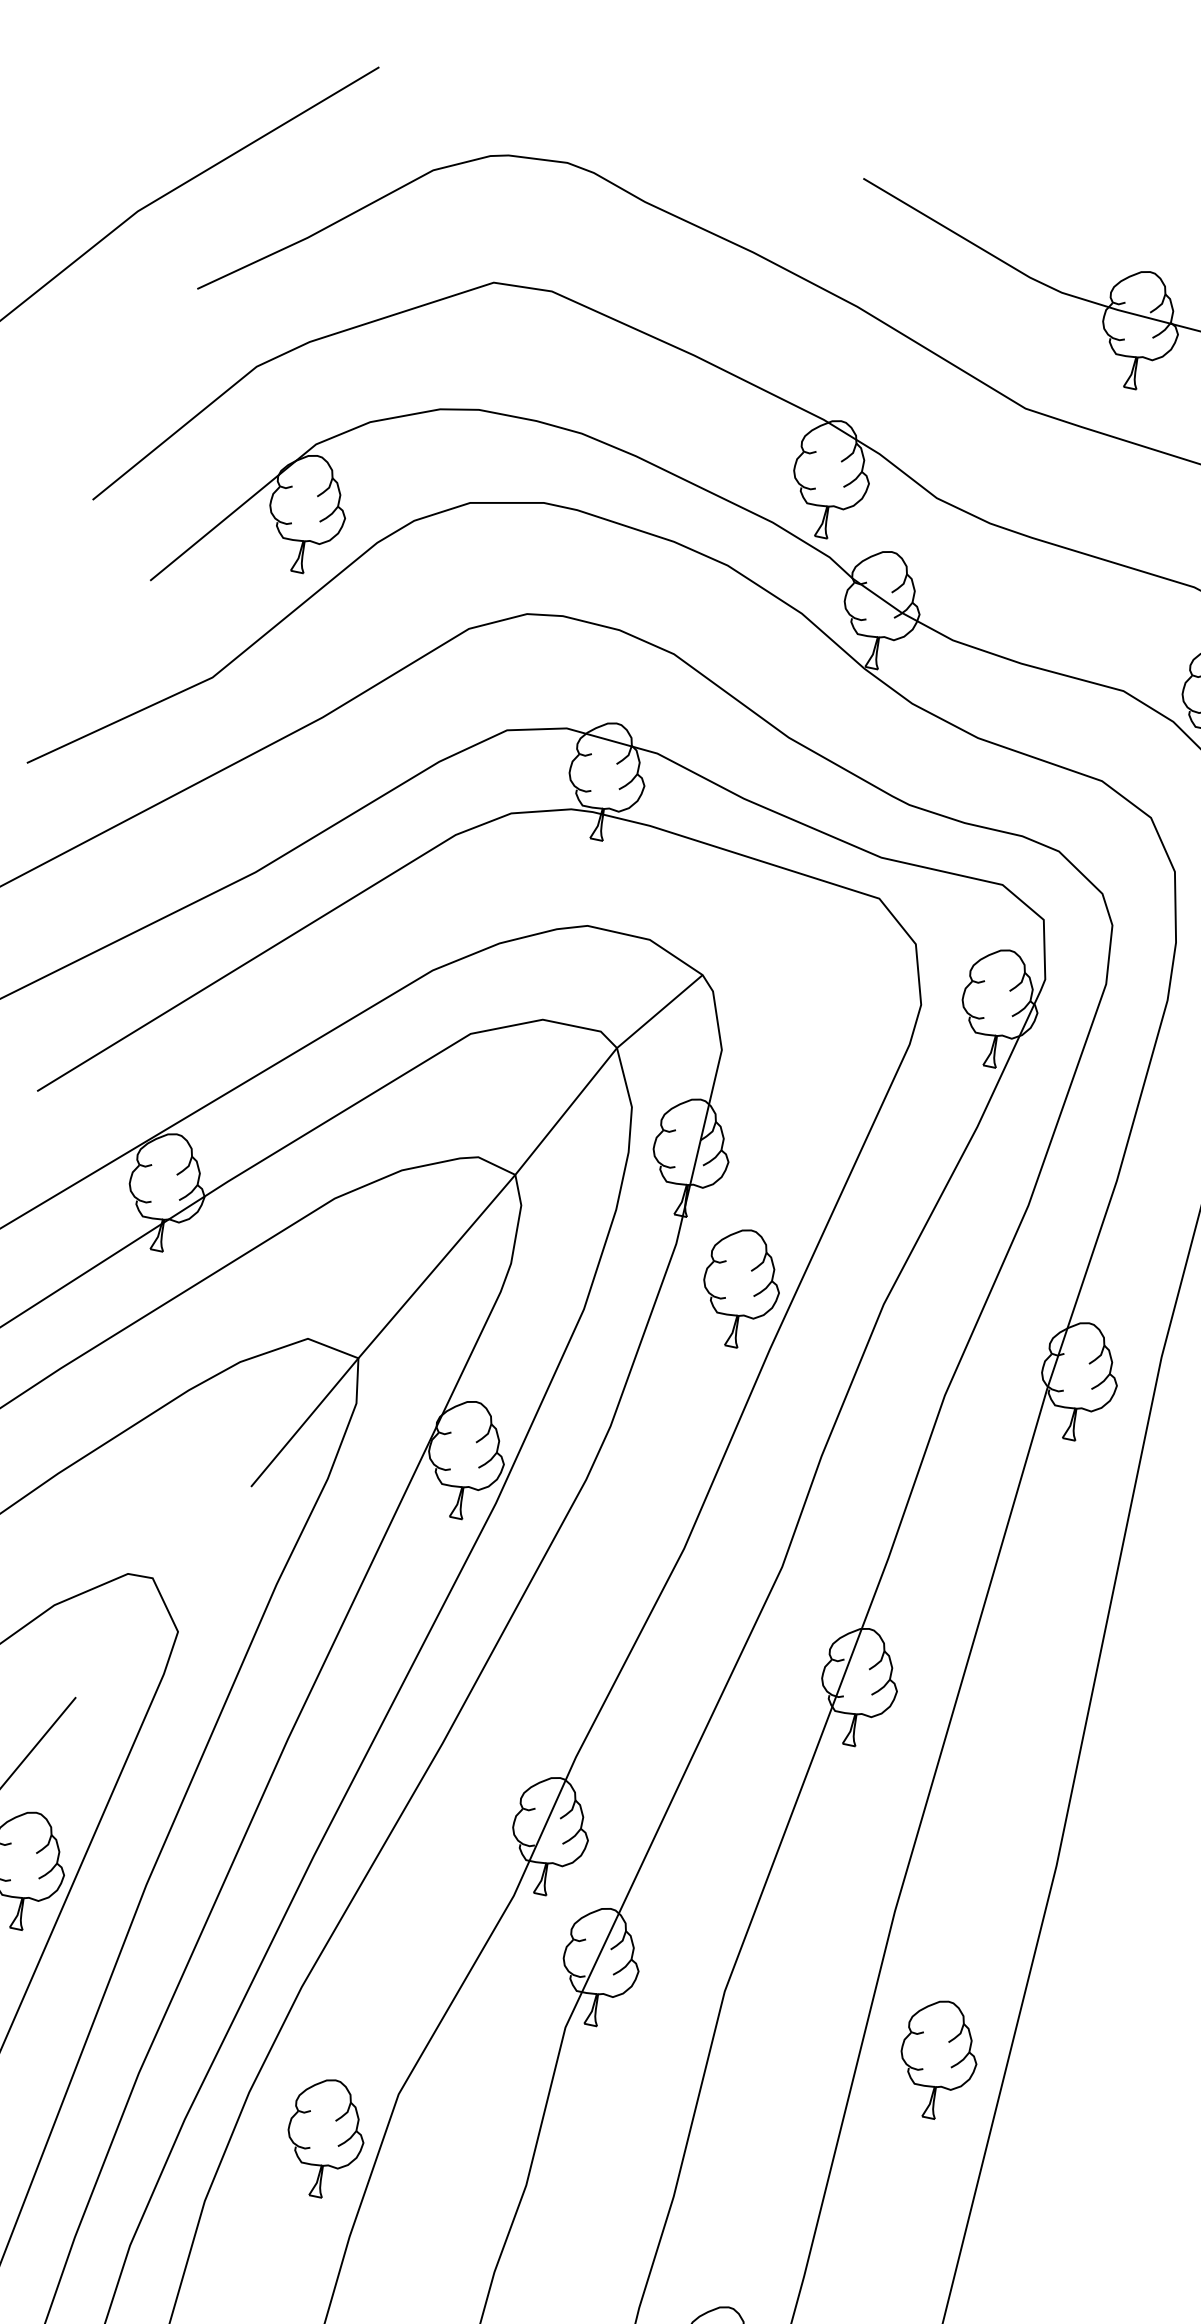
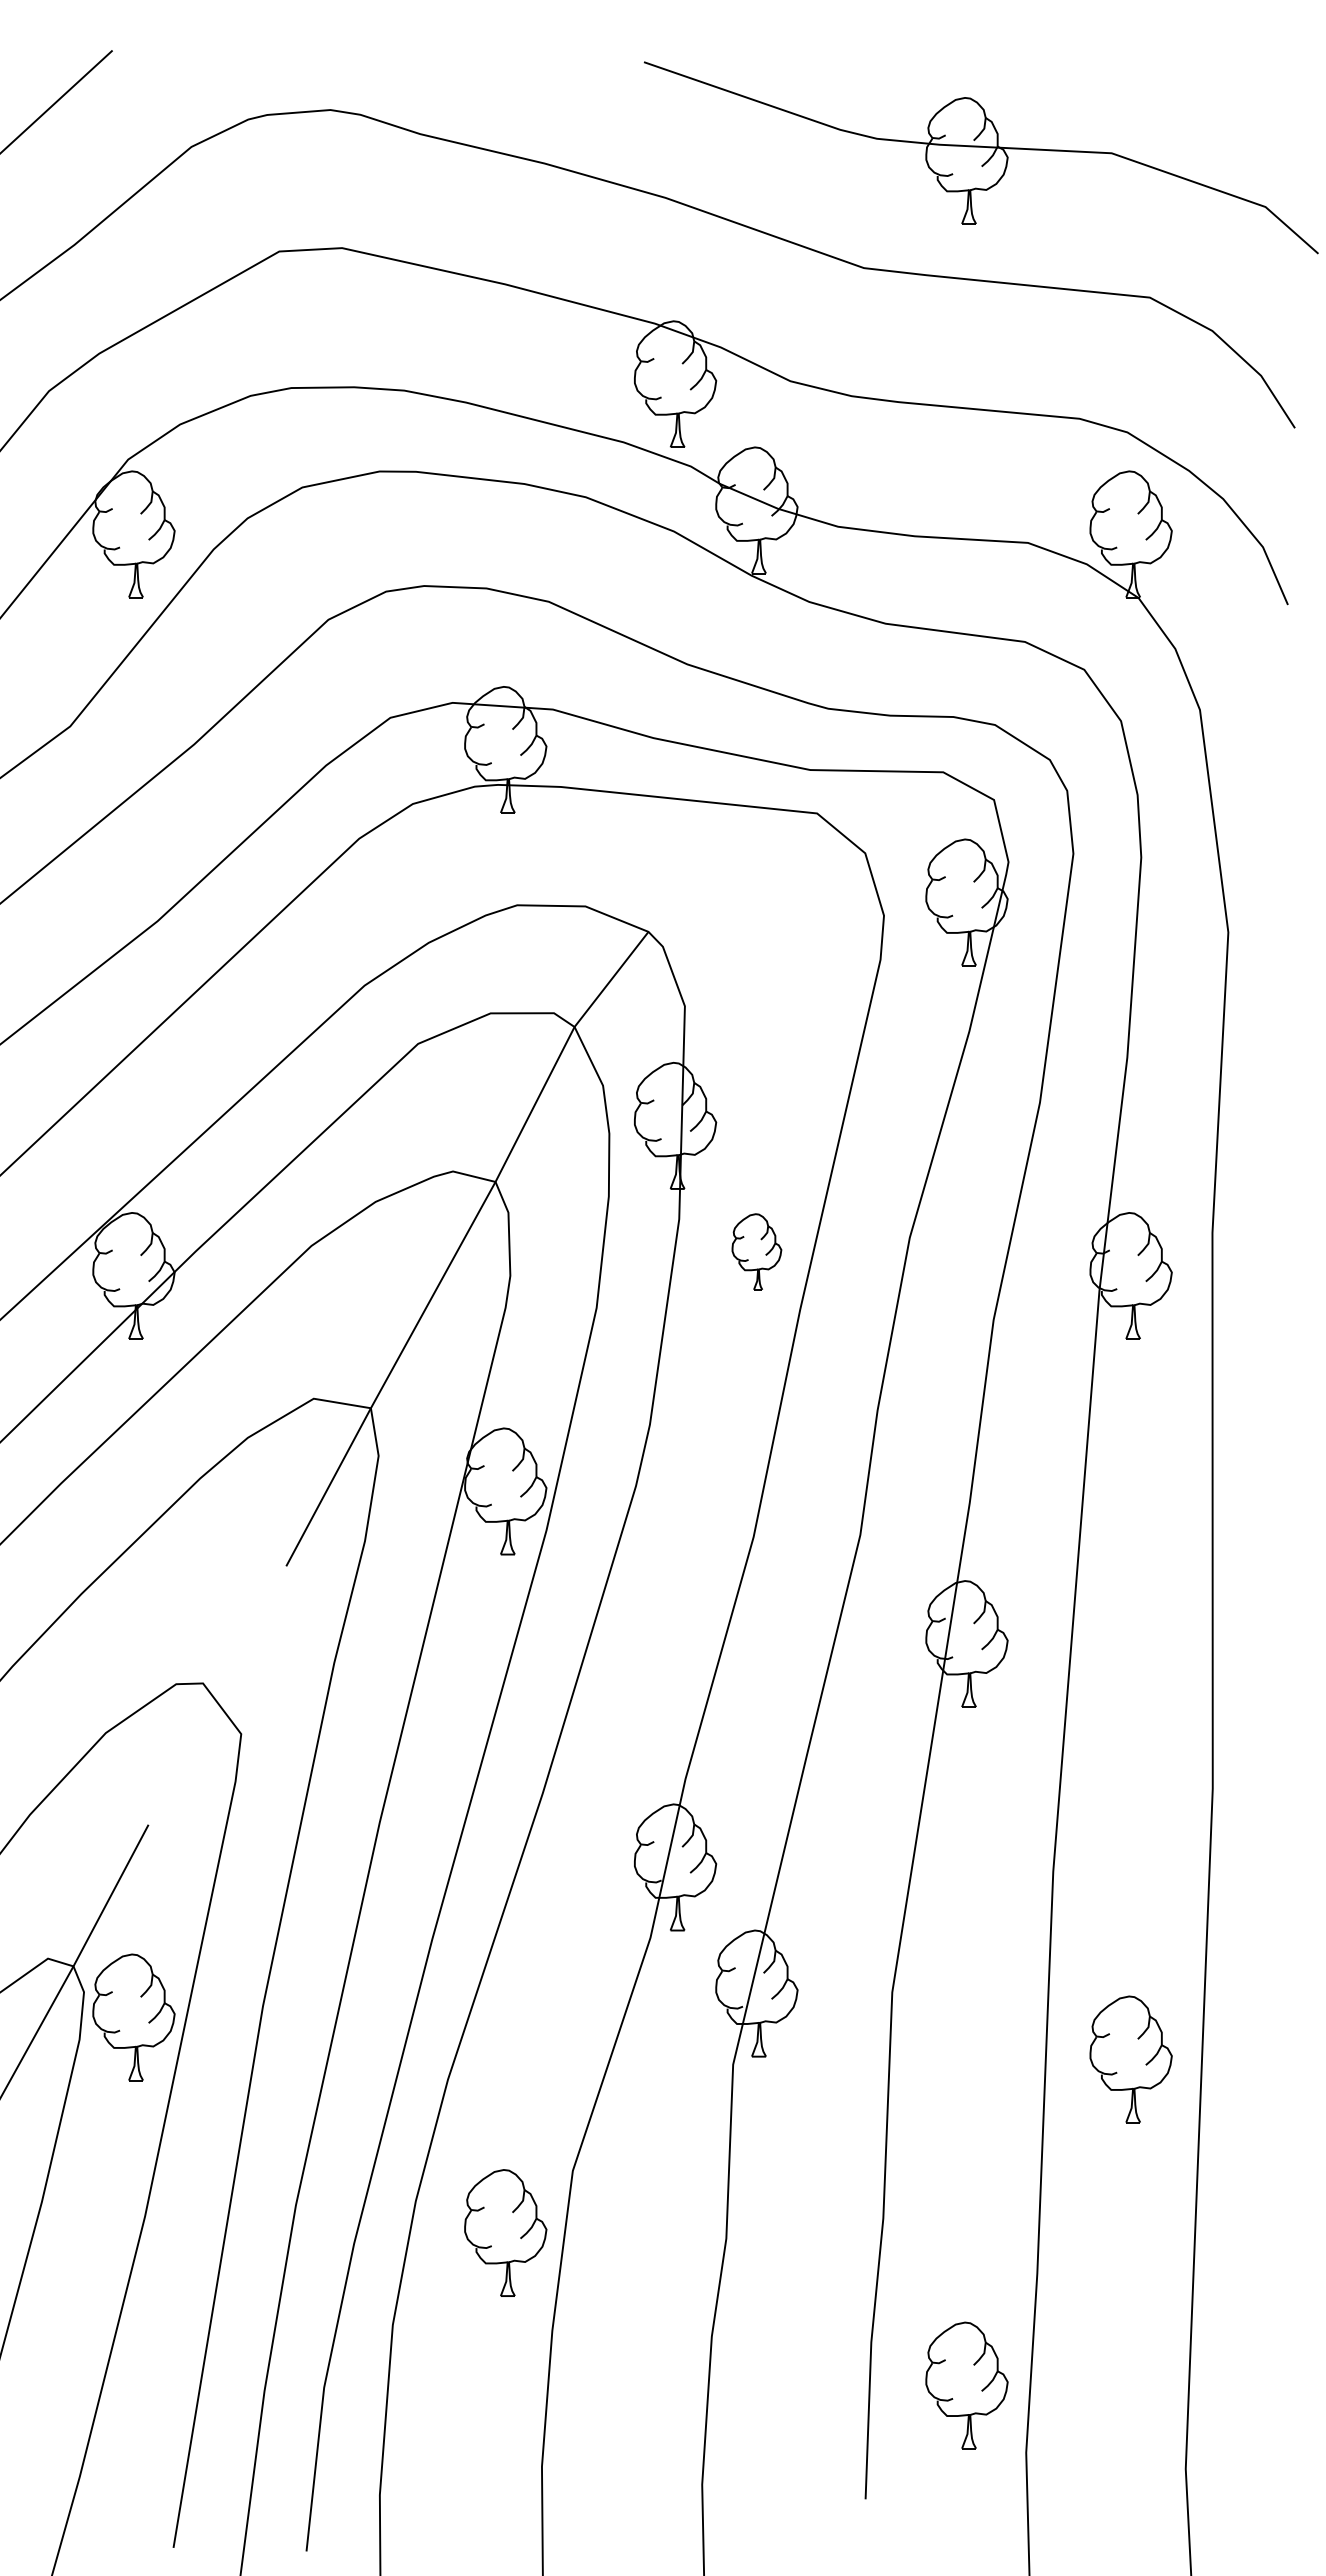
part: (740, 1287) -> (756, 1251), size x0.6
part: (937, 2059) -> (1130, 2059), moved

